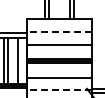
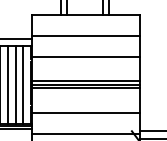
line: (59, 31) -> (85, 35), dashed -> solid
line: (13, 60) -> (8, 83), added
line: (22, 60) -> (23, 83), added
line: (59, 90) -> (85, 134), dashed -> solid

